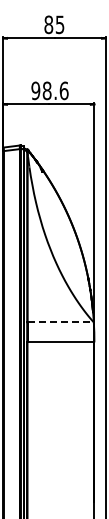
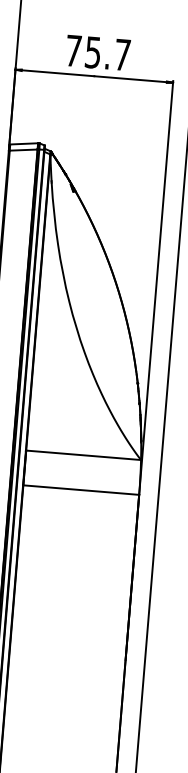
text: (49, 90) -> (97, 52), 98.6 -> 75.7
line: (61, 322) -> (85, 455), dashed -> solid

